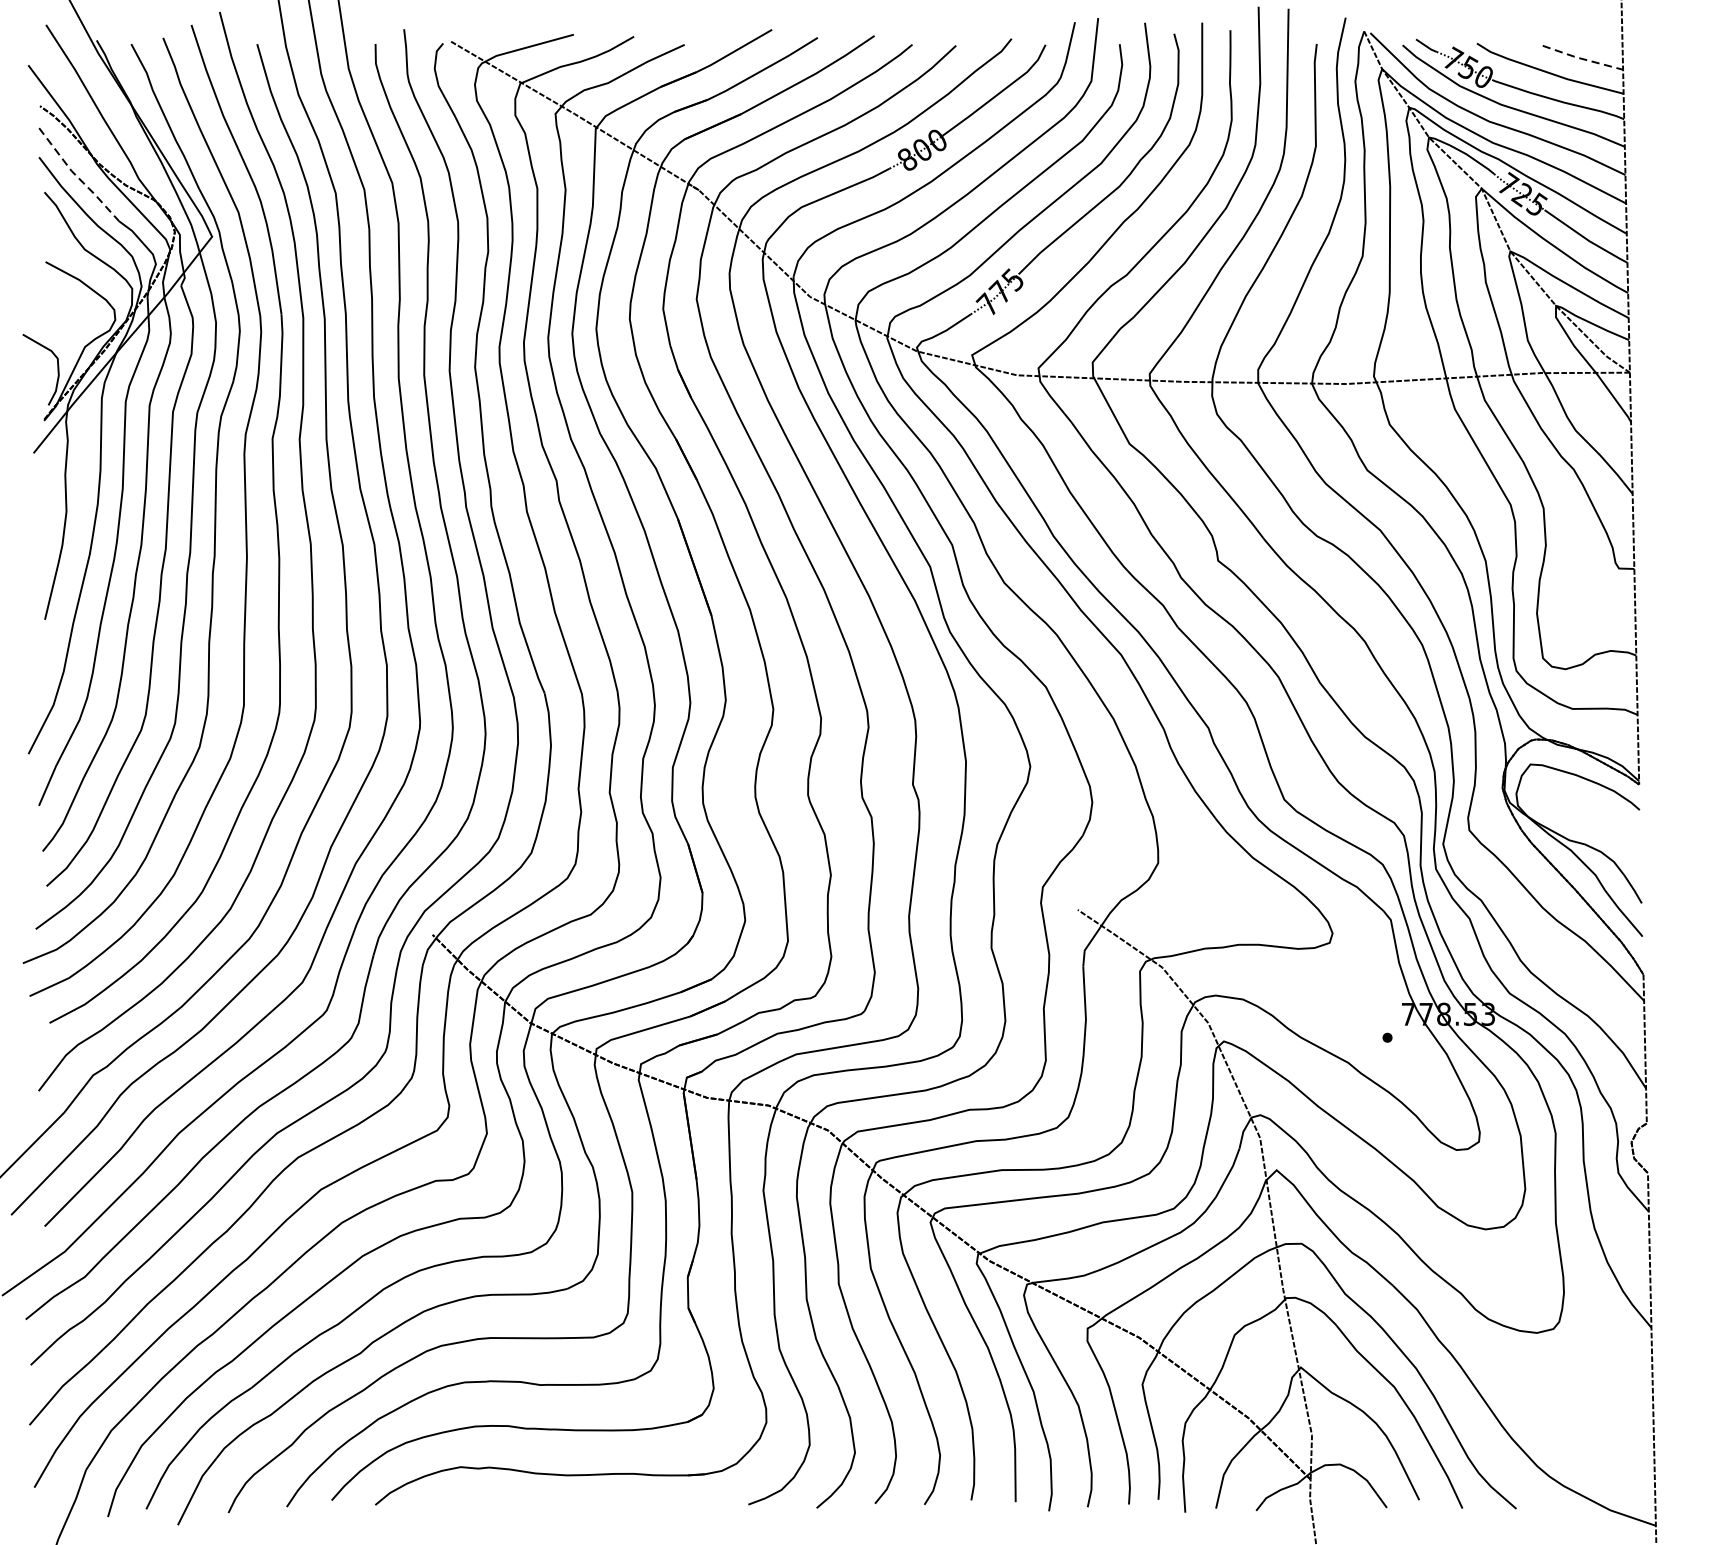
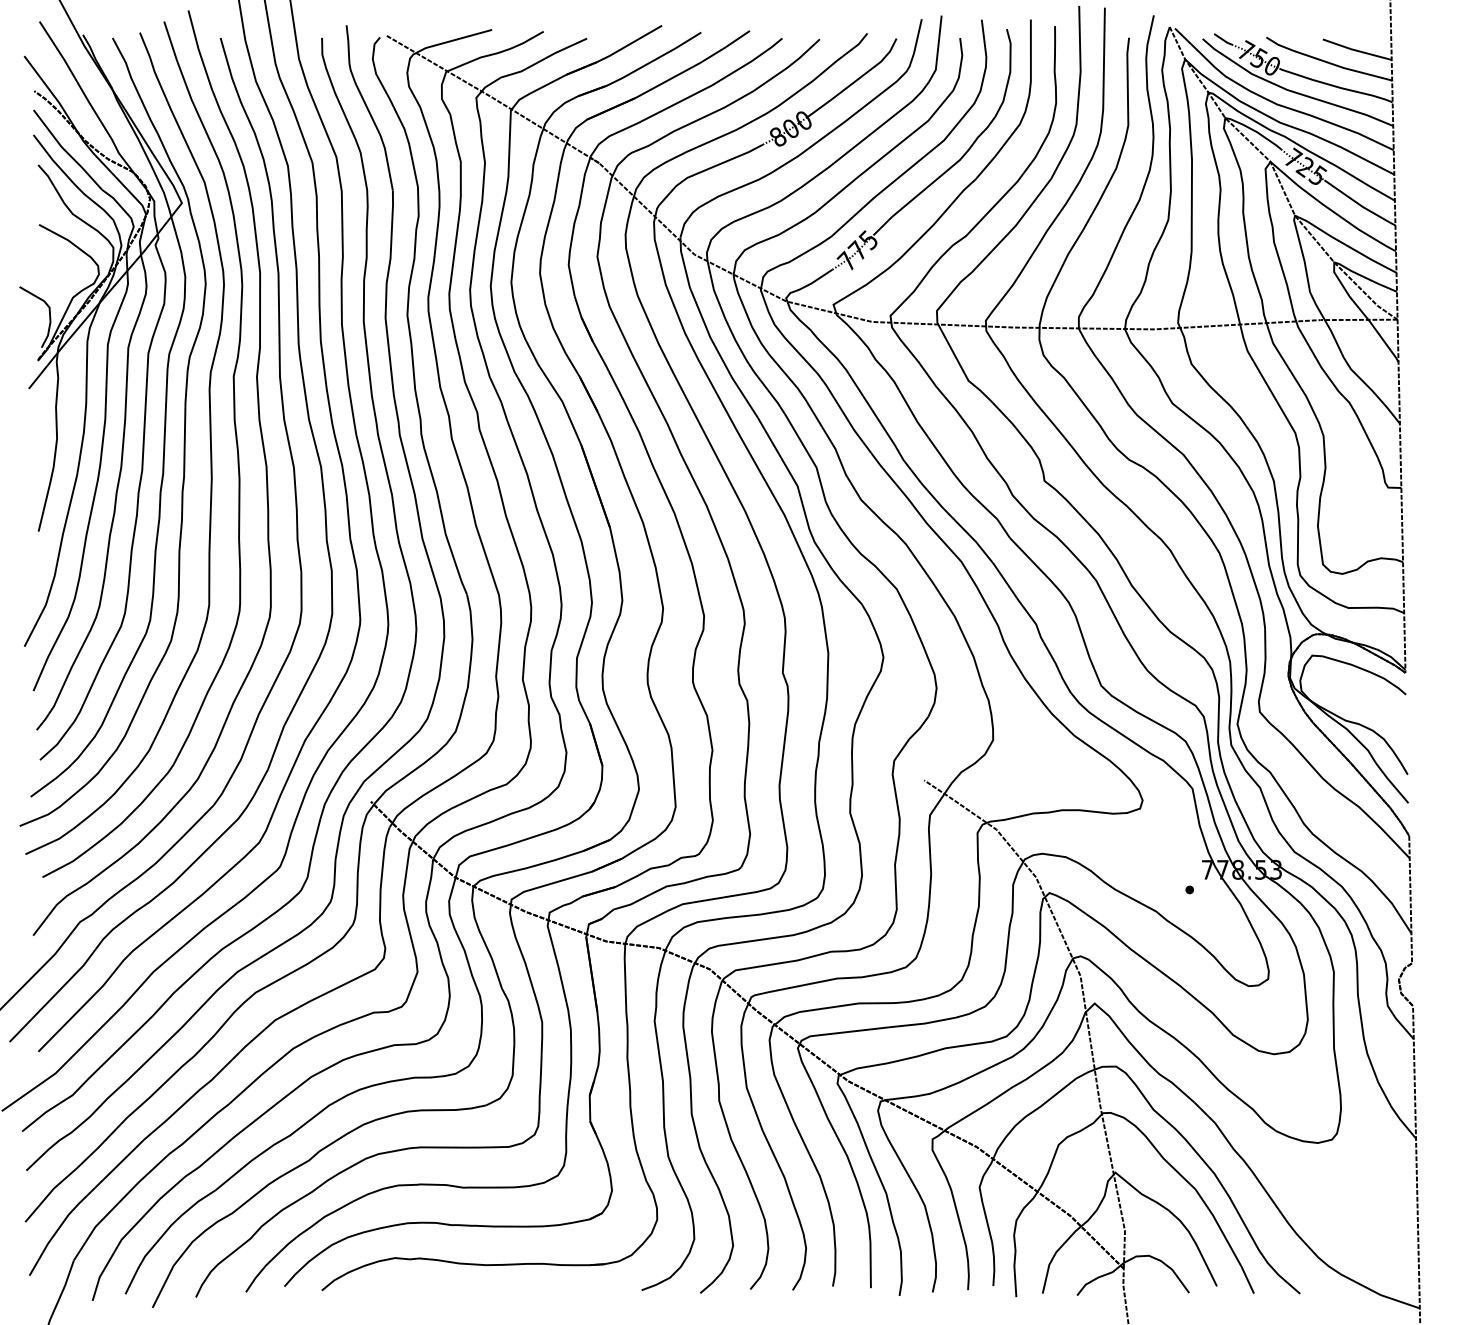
line: (1582, 58) -> (1356, 50), dashed -> solid
line: (77, 177) -> (66, 152), dashed -> solid

